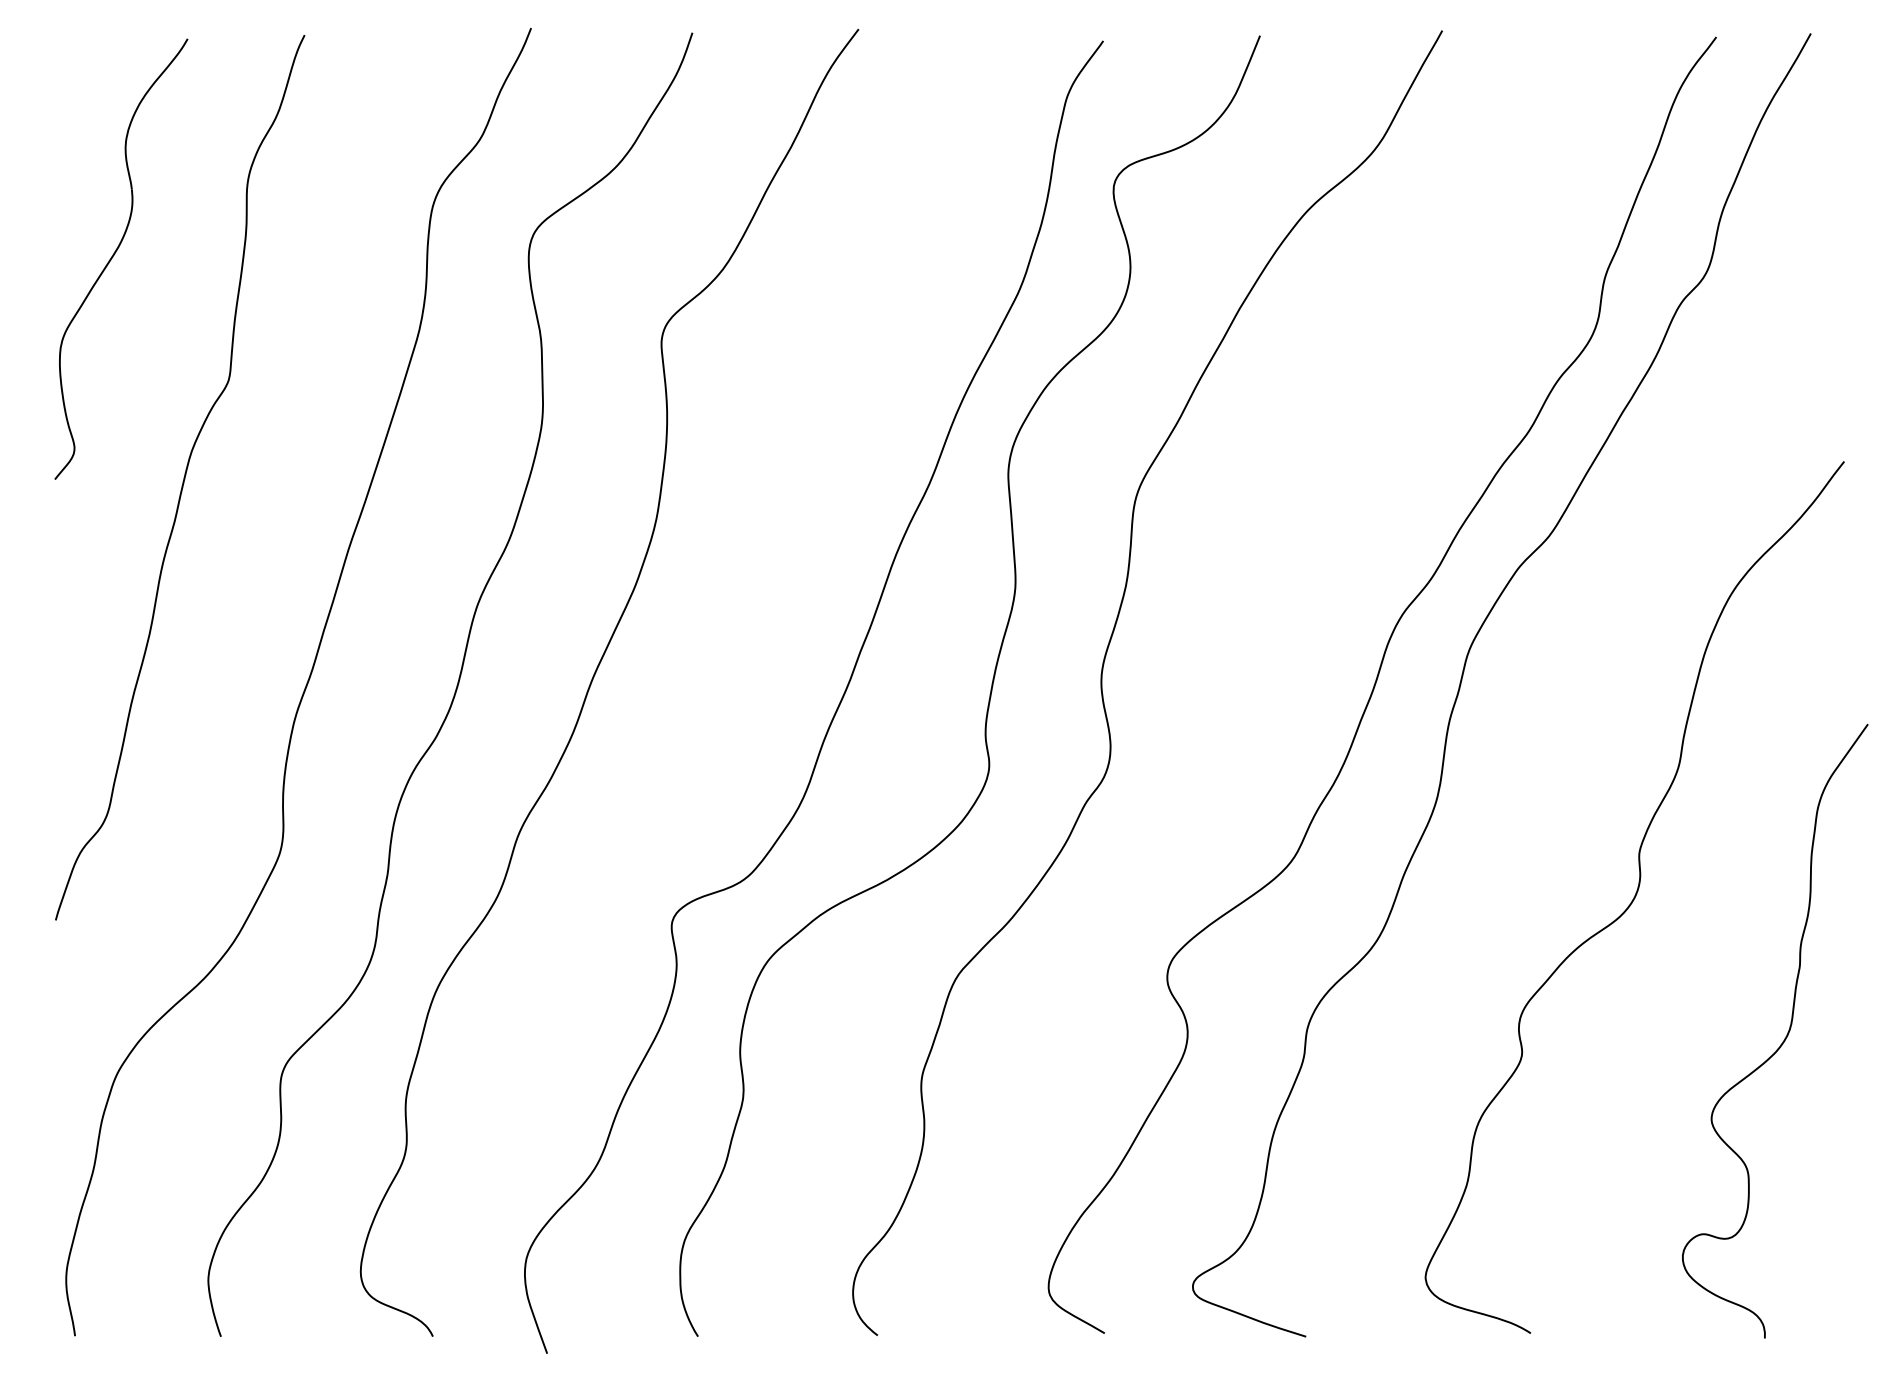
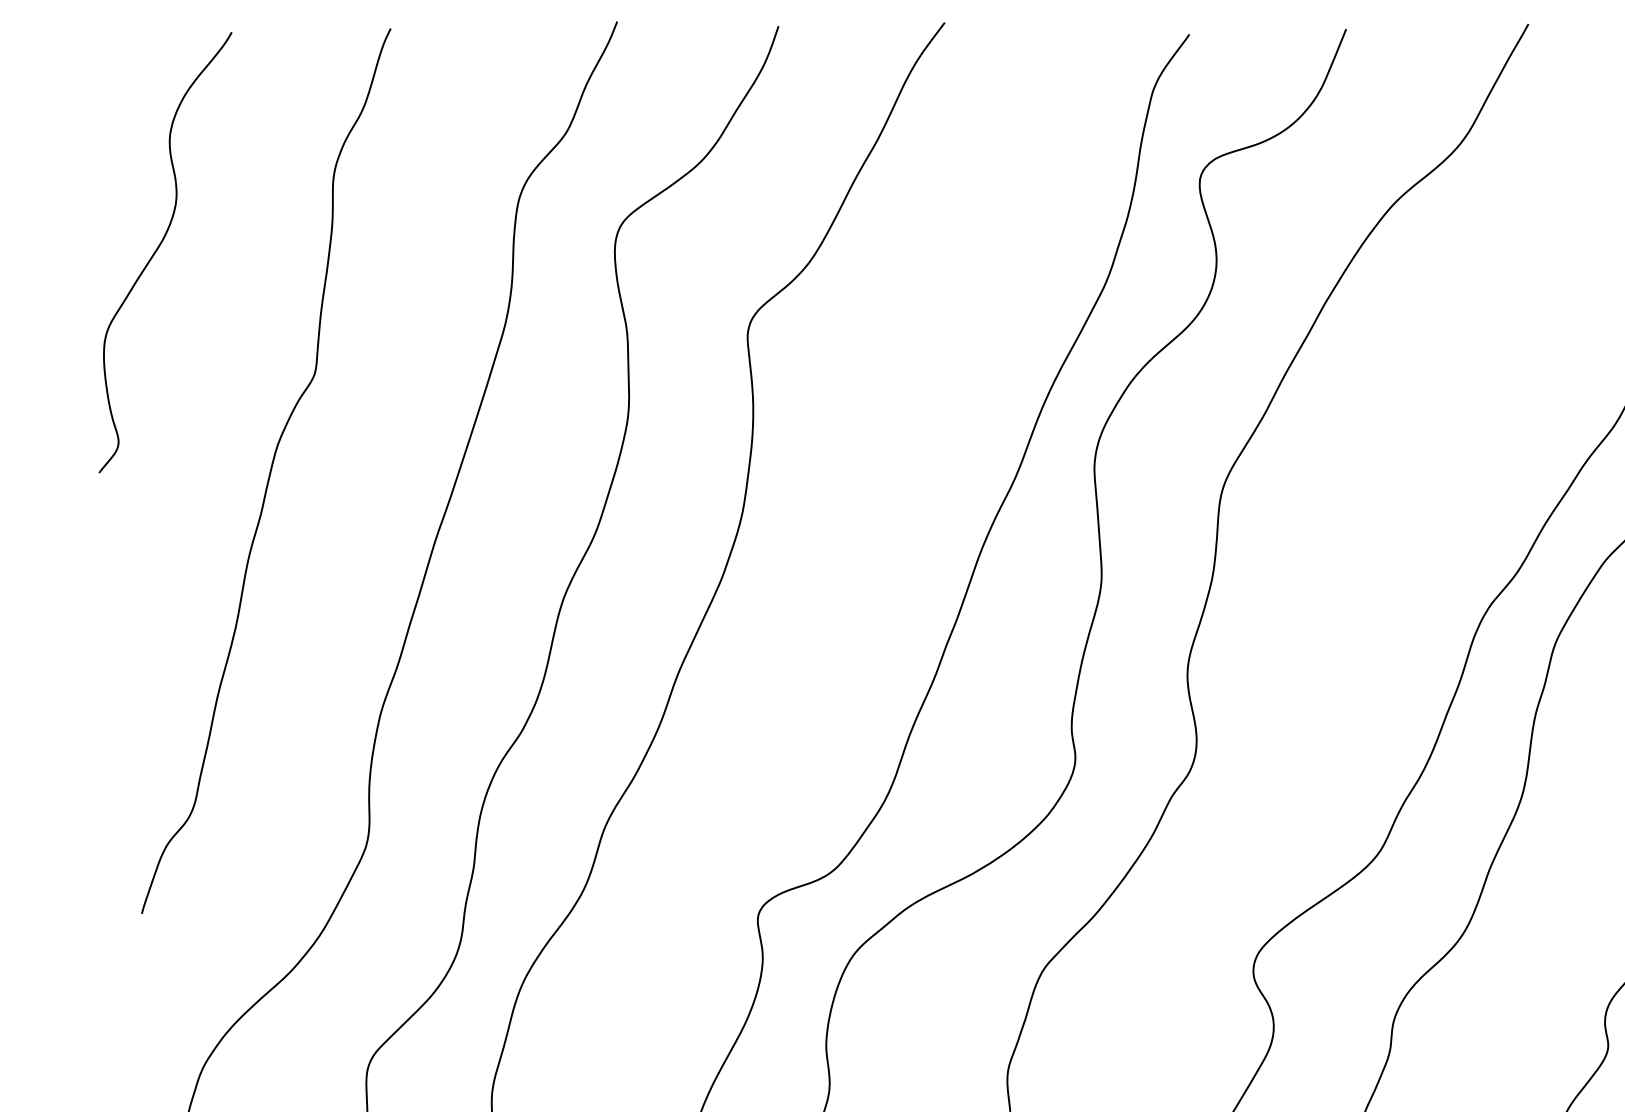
part: (114, 255) -> (158, 248), moved

